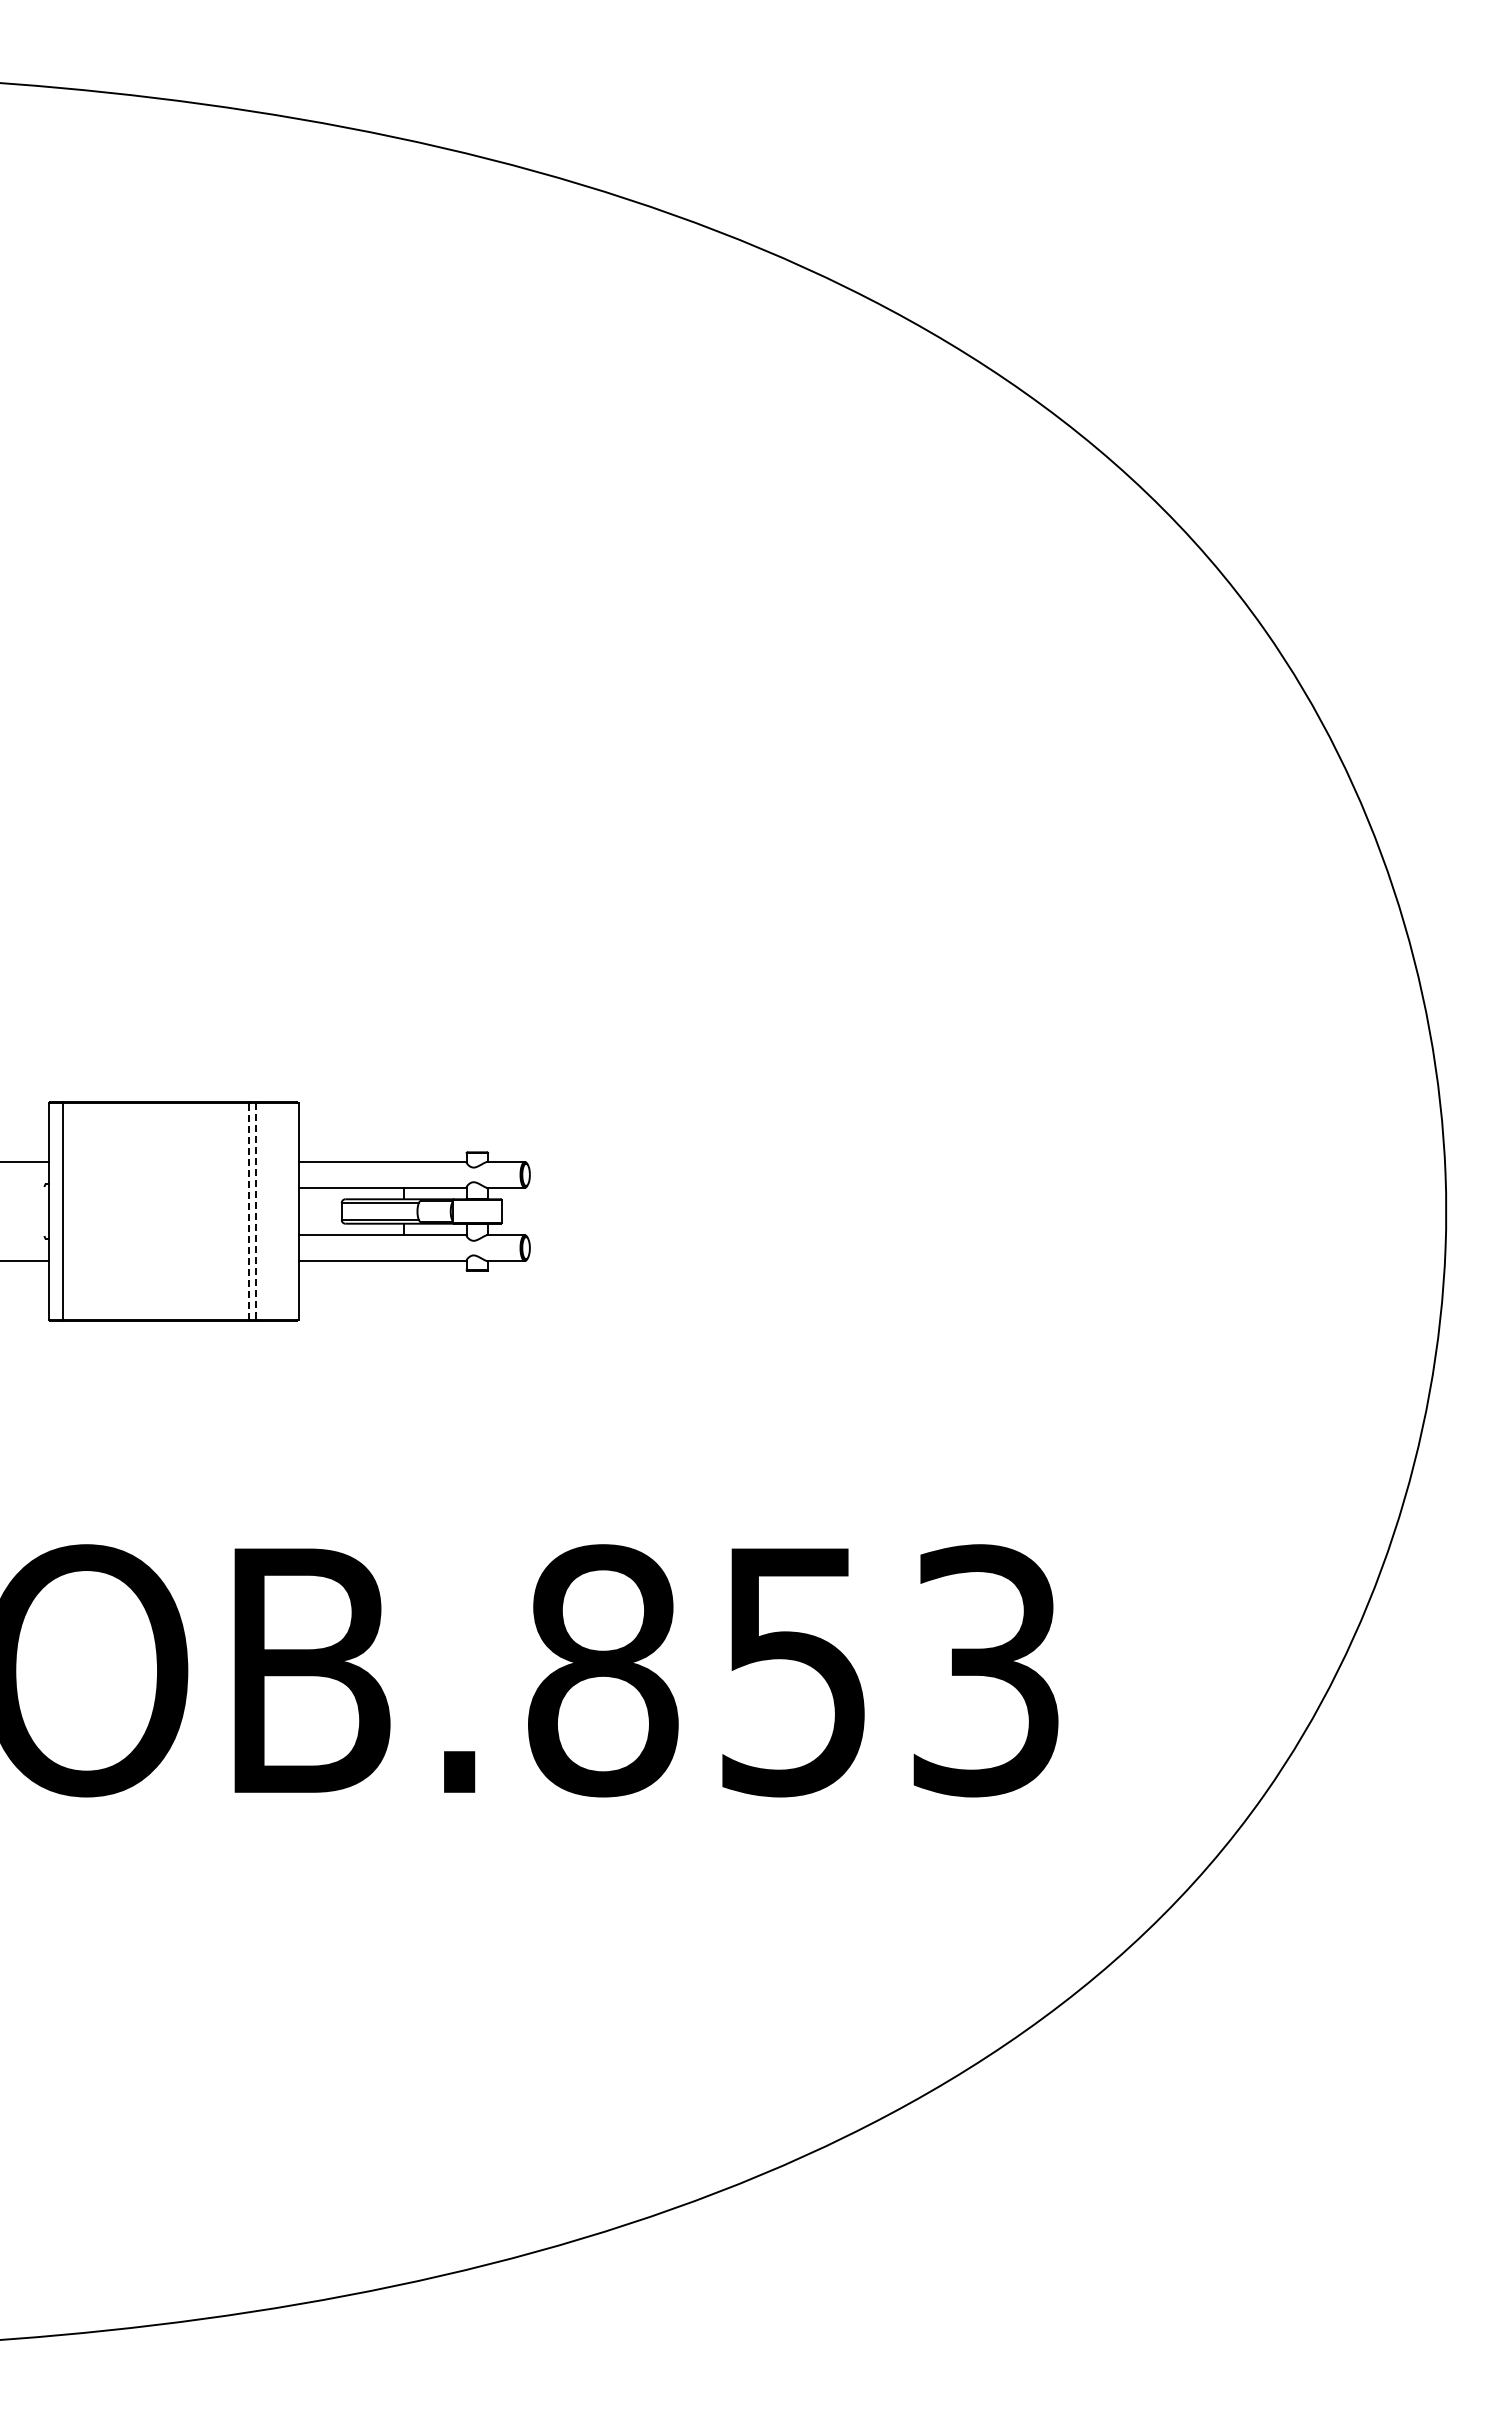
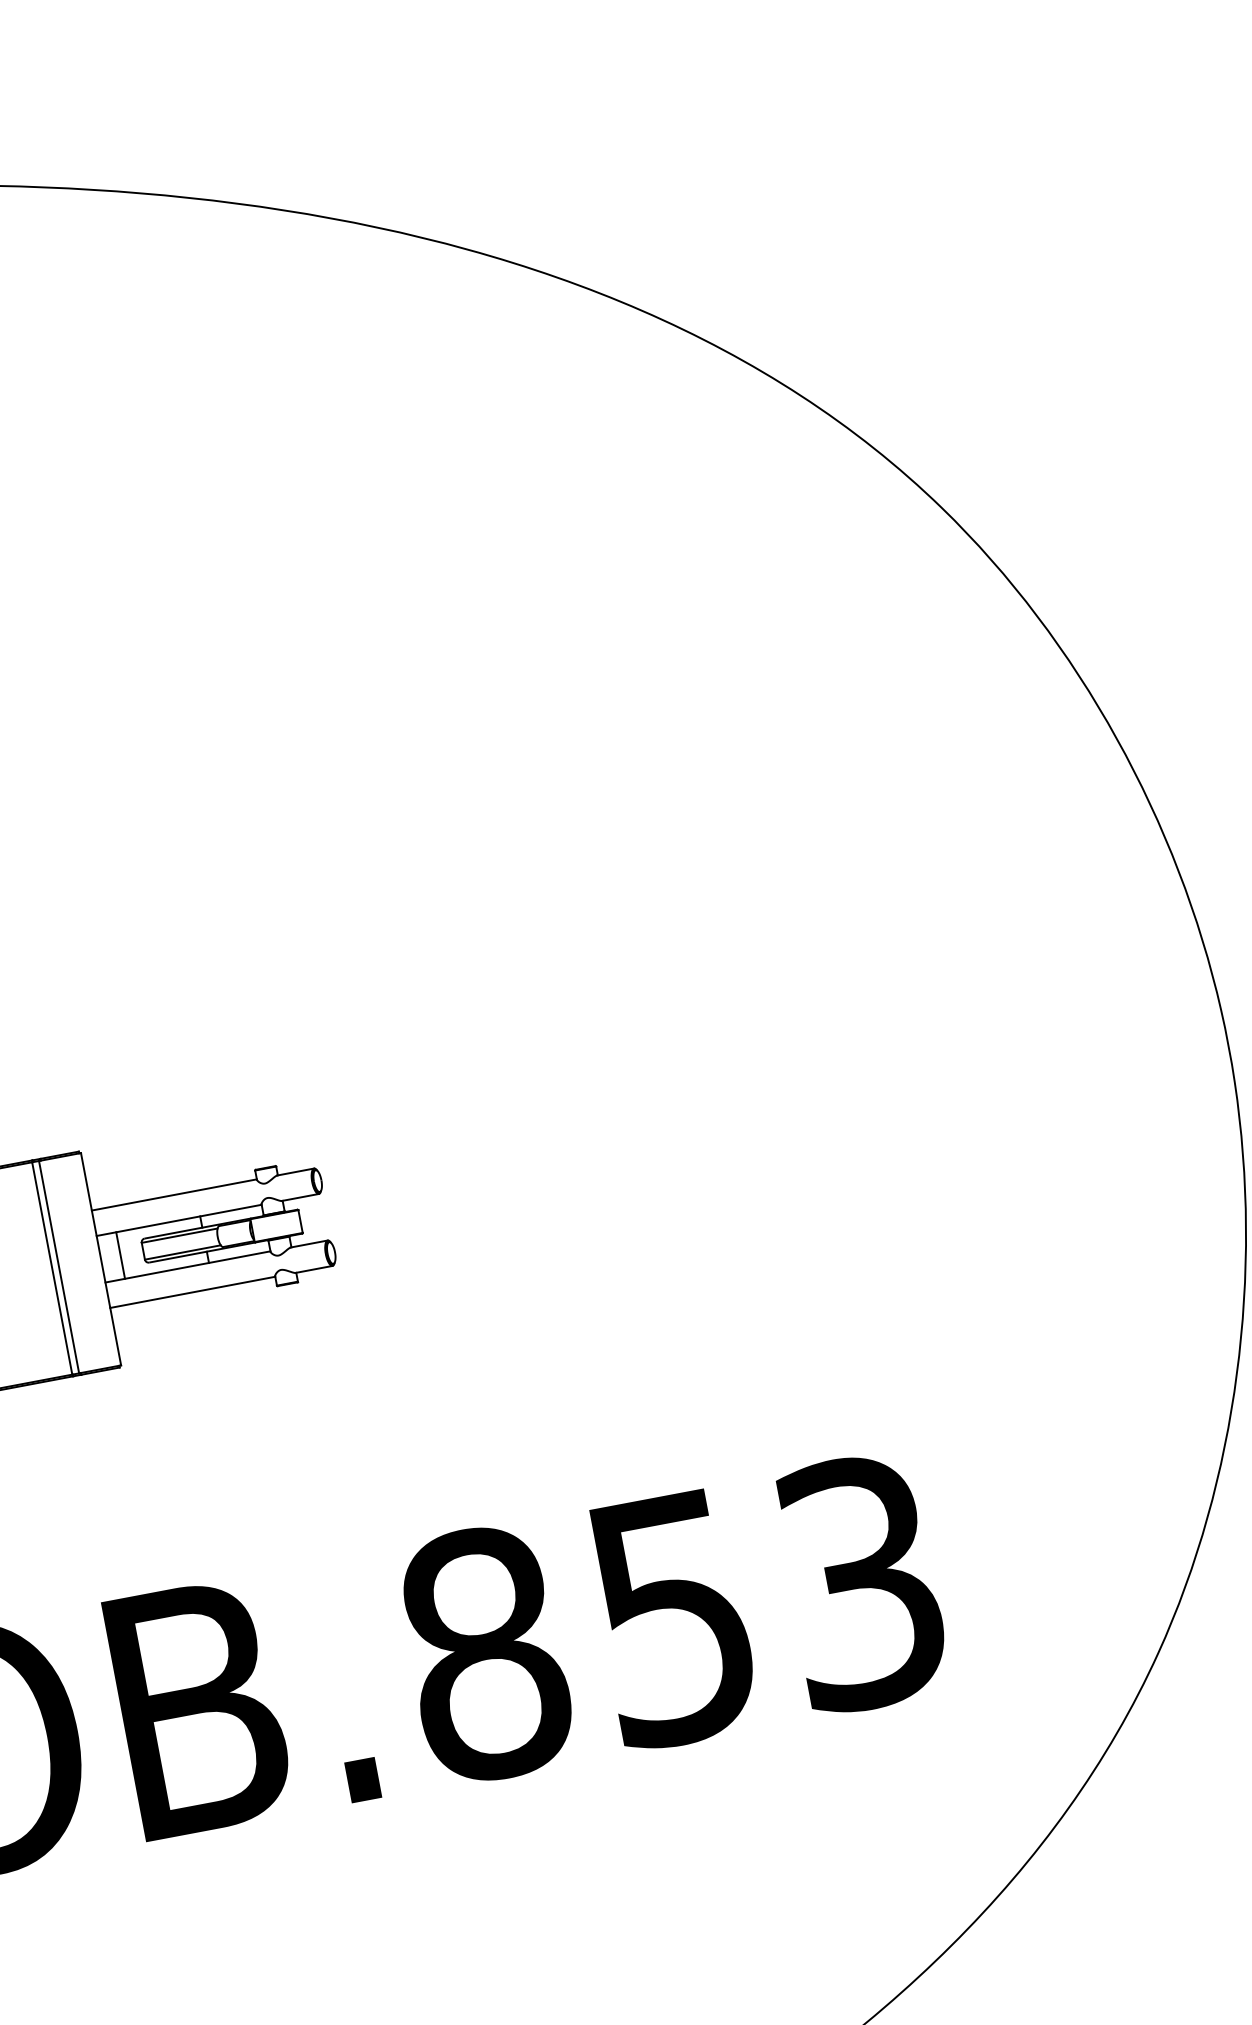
line: (249, 1211) -> (52, 1268), dashed -> solid
line: (318, 1211) -> (120, 1255), added
line: (255, 1212) -> (58, 1268), dashed -> solid

